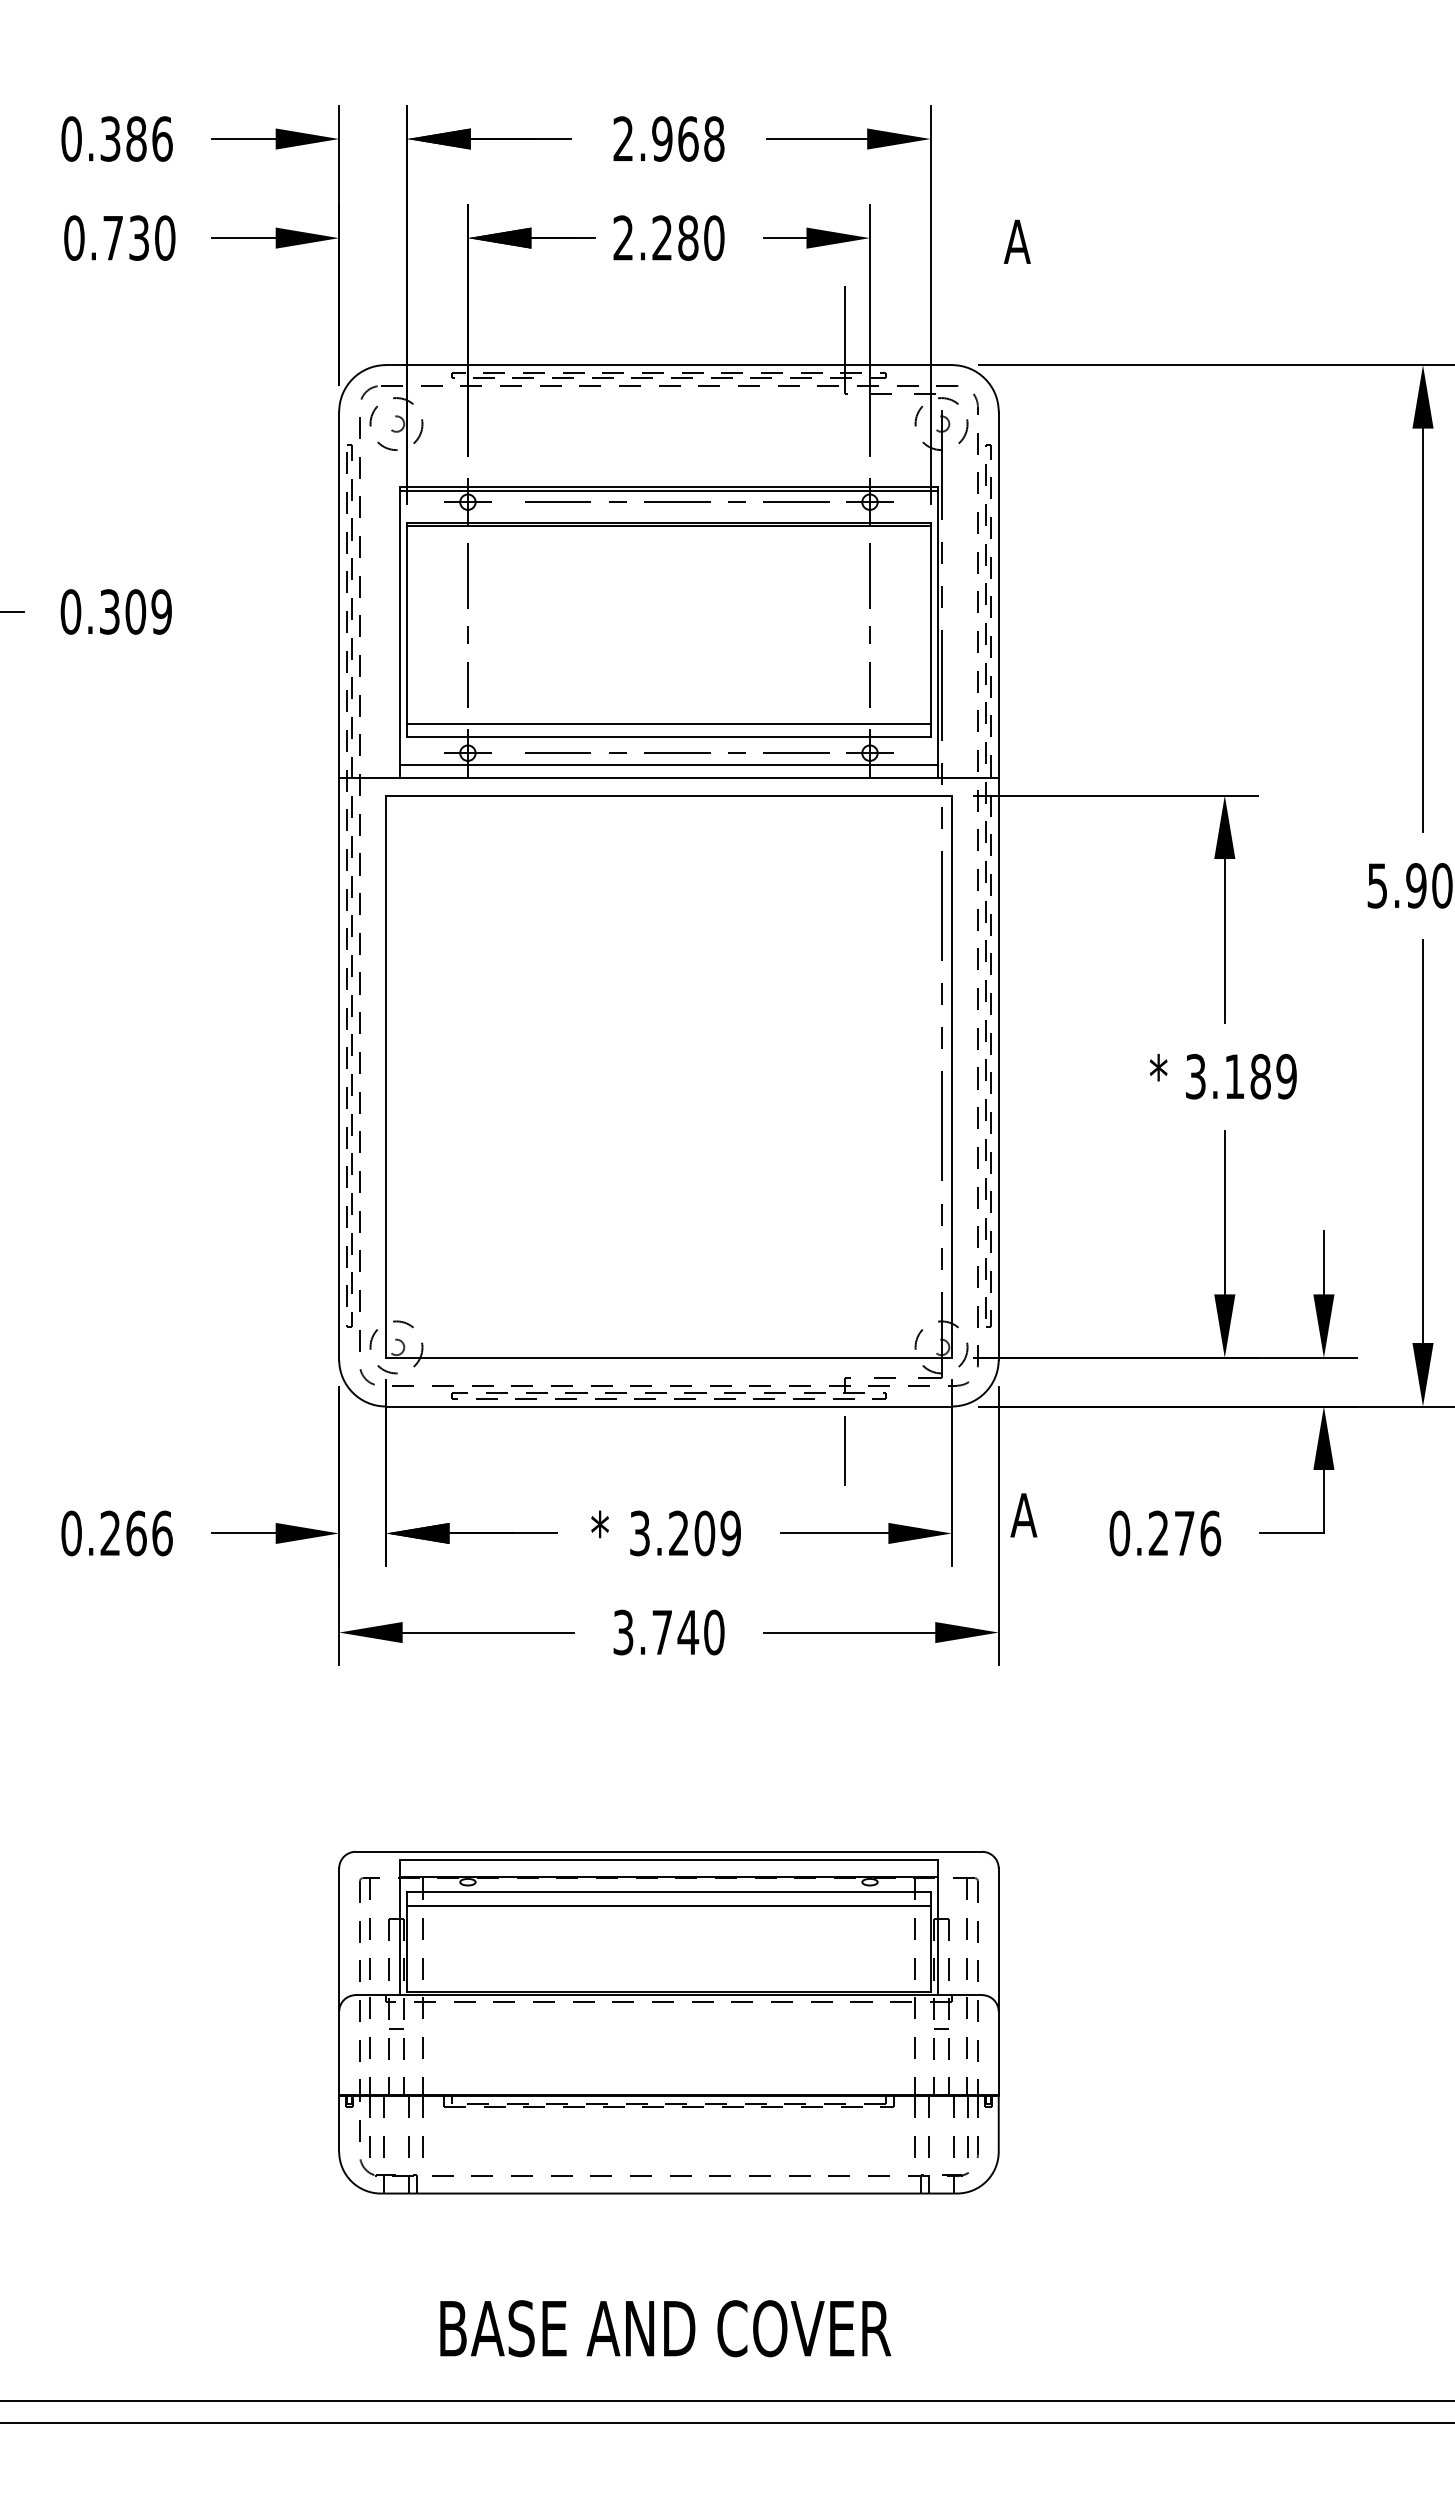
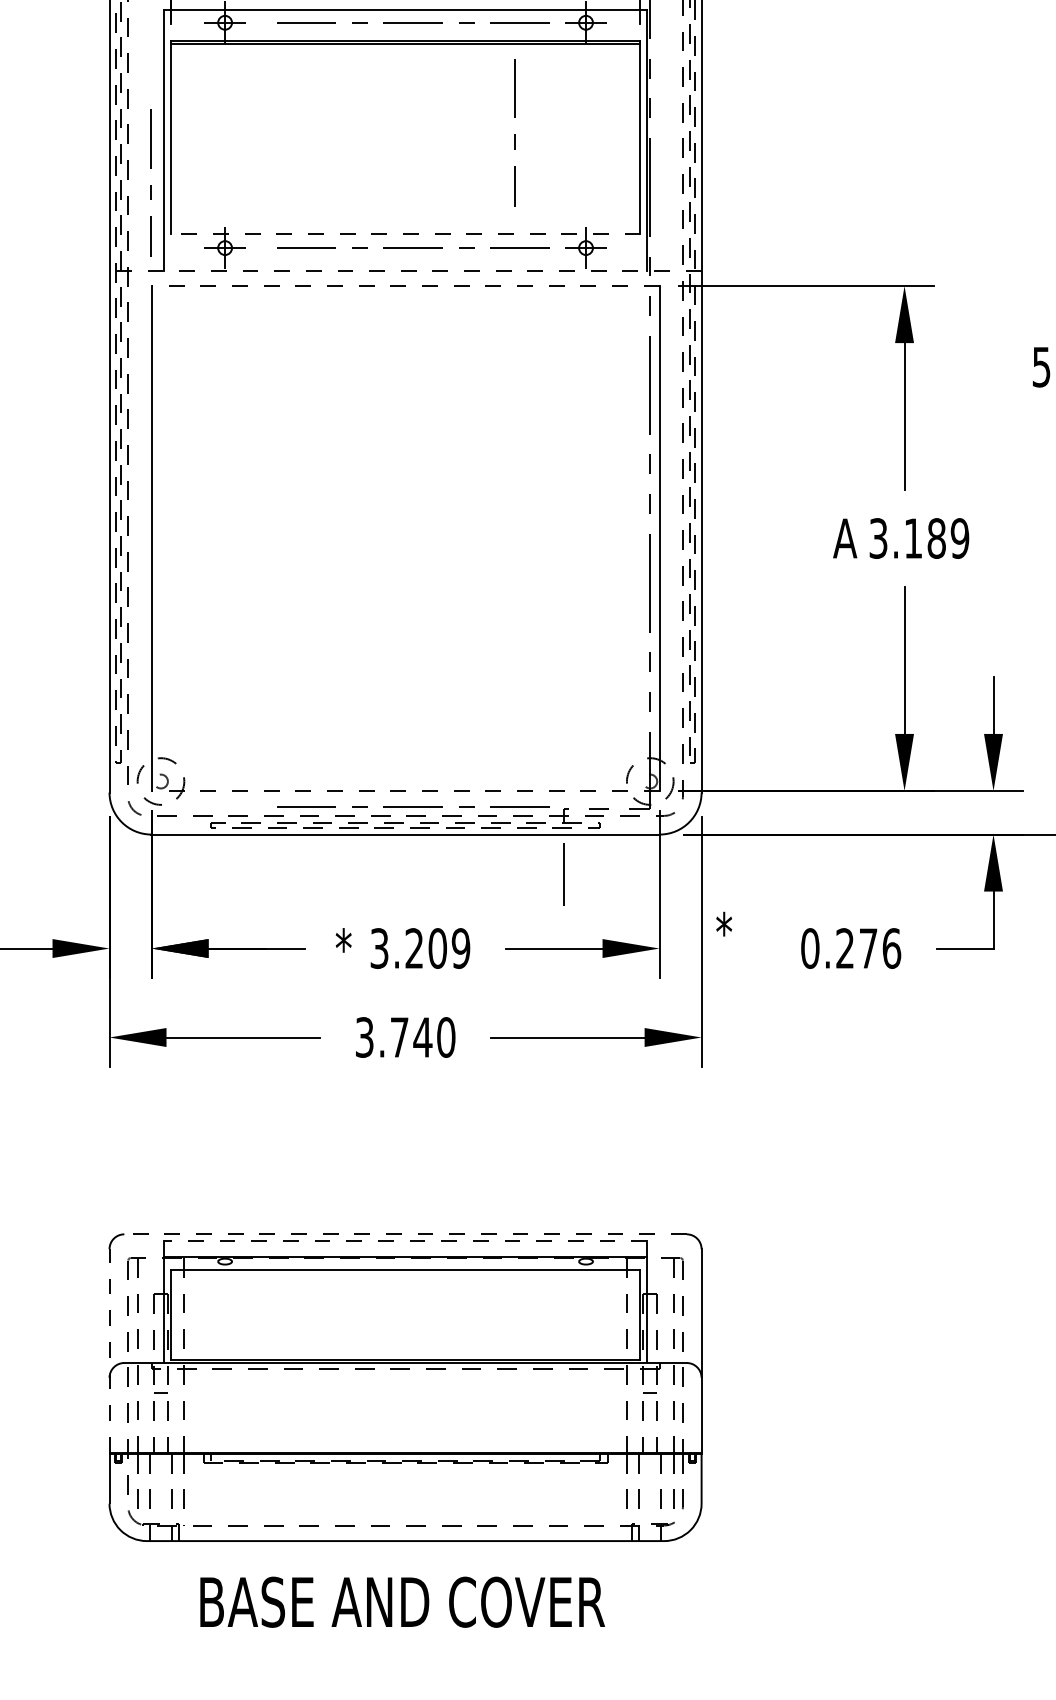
line: (668, 490) -> (405, 12), removed
line: (467, 626) -> (150, 184), moved
line: (869, 626) -> (514, 134), moved
line: (668, 723) -> (405, 221), removed
line: (668, 737) -> (405, 234), solid -> dashed
line: (668, 764) -> (405, 258), removed
line: (668, 778) -> (405, 270), solid -> dashed
line: (668, 795) -> (405, 286), solid -> dashed
text: (1158, 1075) -> (845, 537), * -> A
line: (668, 1357) -> (405, 790), solid -> dashed
line: (677, 1375) -> (413, 806), added
text: (1023, 1514) -> (723, 931), A -> *
line: (668, 1851) -> (405, 1234), solid -> dashed
line: (668, 1859) -> (405, 1241), solid -> dashed
line: (668, 1906) -> (405, 1283), removed
line: (339, 1981) -> (109, 1350), solid -> dashed
text: (665, 2328) -> (402, 1602), moved

